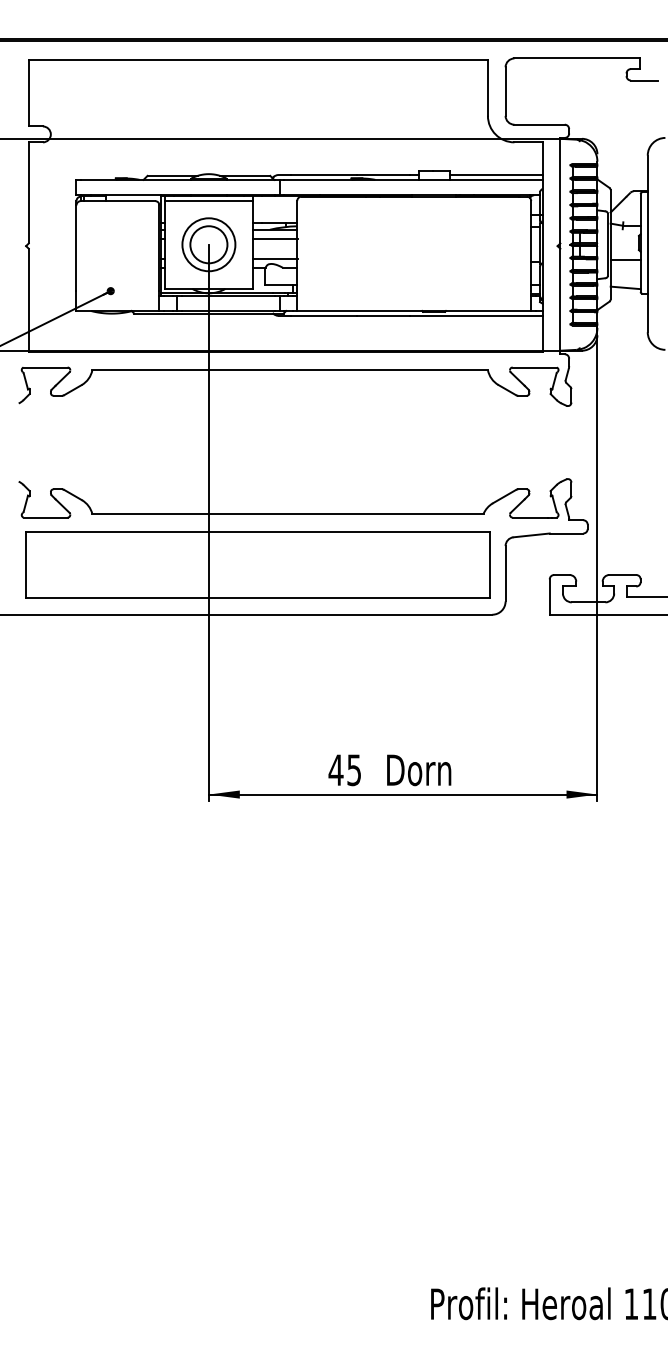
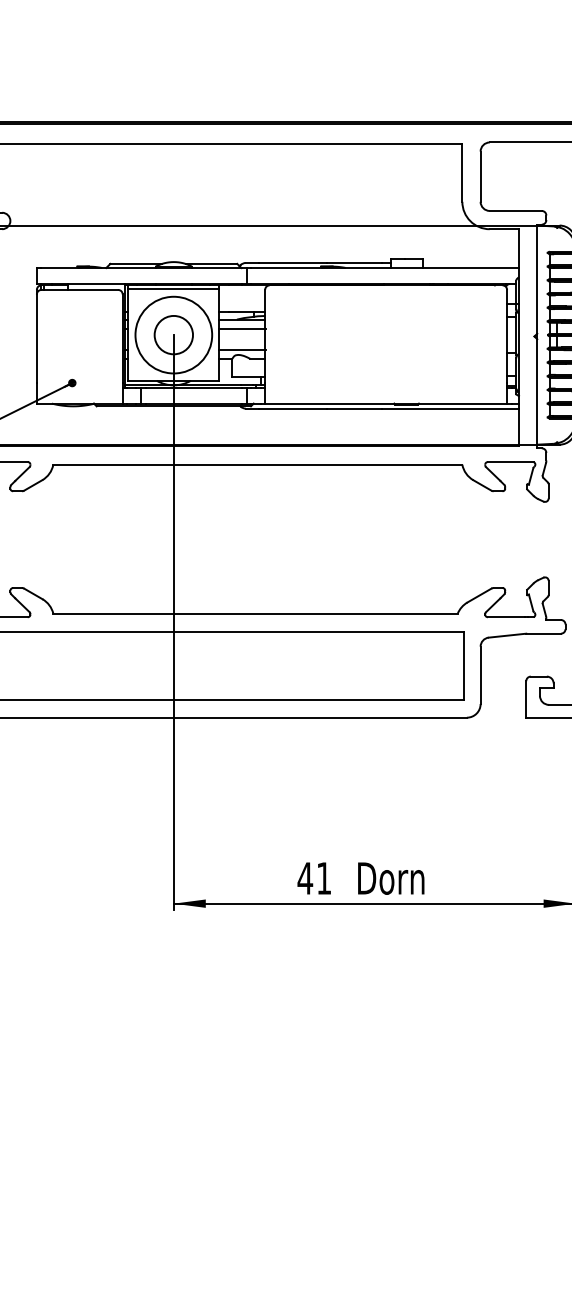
line: (495, 175) -> (470, 263), removed
circle: (208, 244) -> (173, 334), size x1.4
text: (353, 770) -> (323, 878), 45 -> 41

